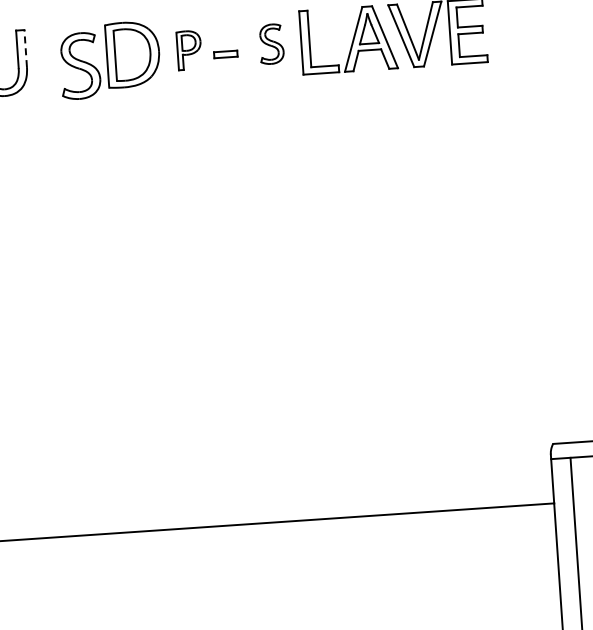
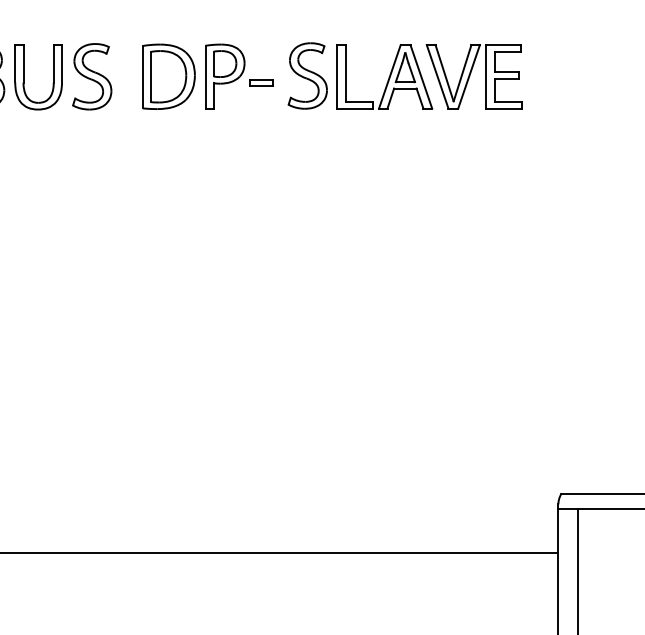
part: (271, 43) -> (307, 75), size x1.67
line: (26, 48) -> (62, 63), dashed -> solid
part: (189, 50) -> (225, 76), size x1.67
part: (80, 65) -> (92, 76), moved

